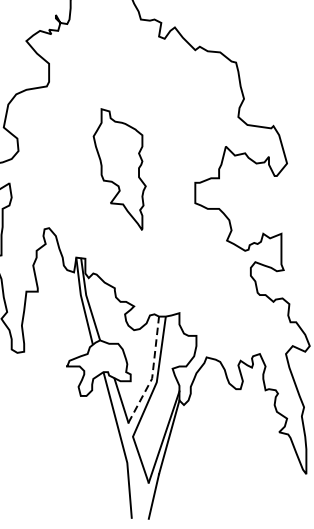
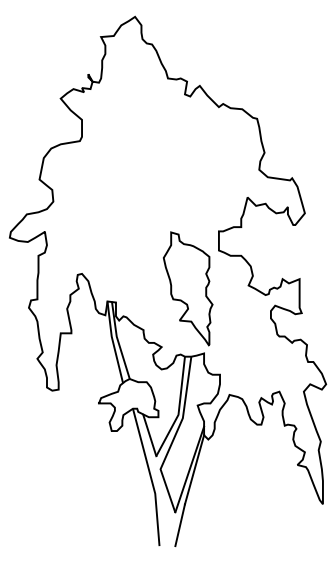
curve: (112, 180) -> (181, 299), moved
line: (153, 371) -> (179, 408), dashed -> solid

